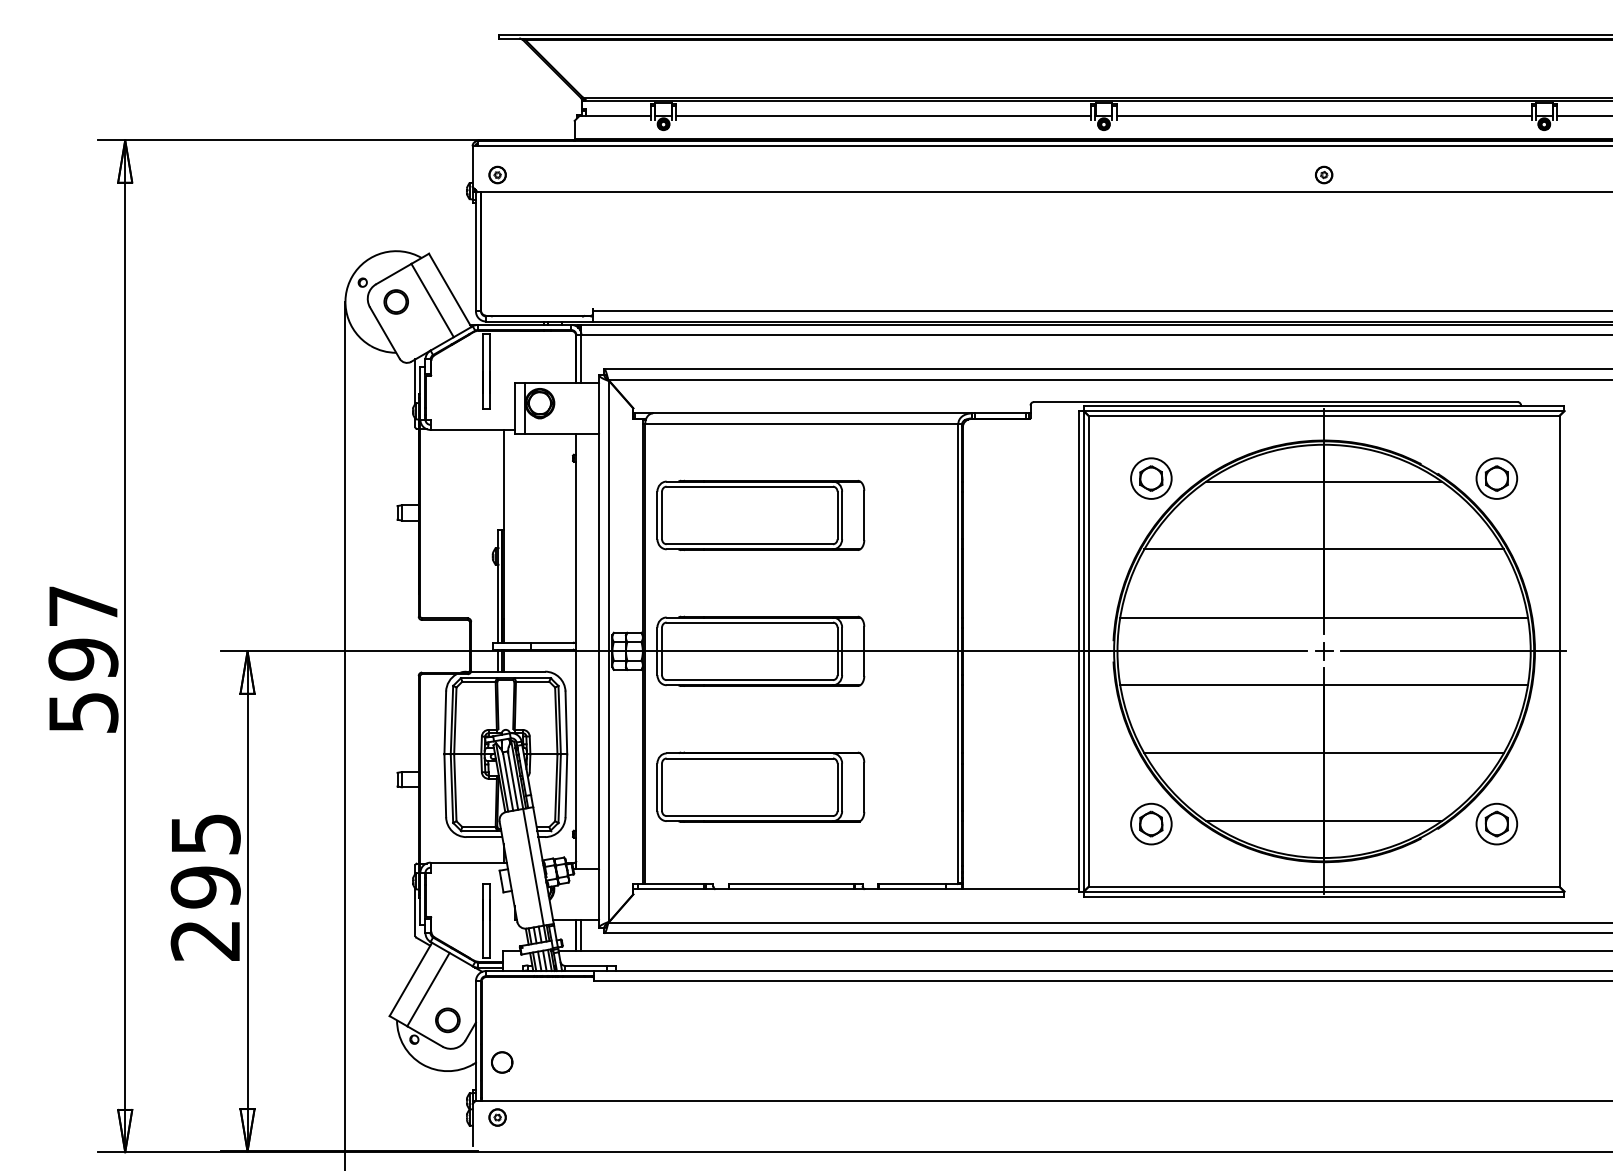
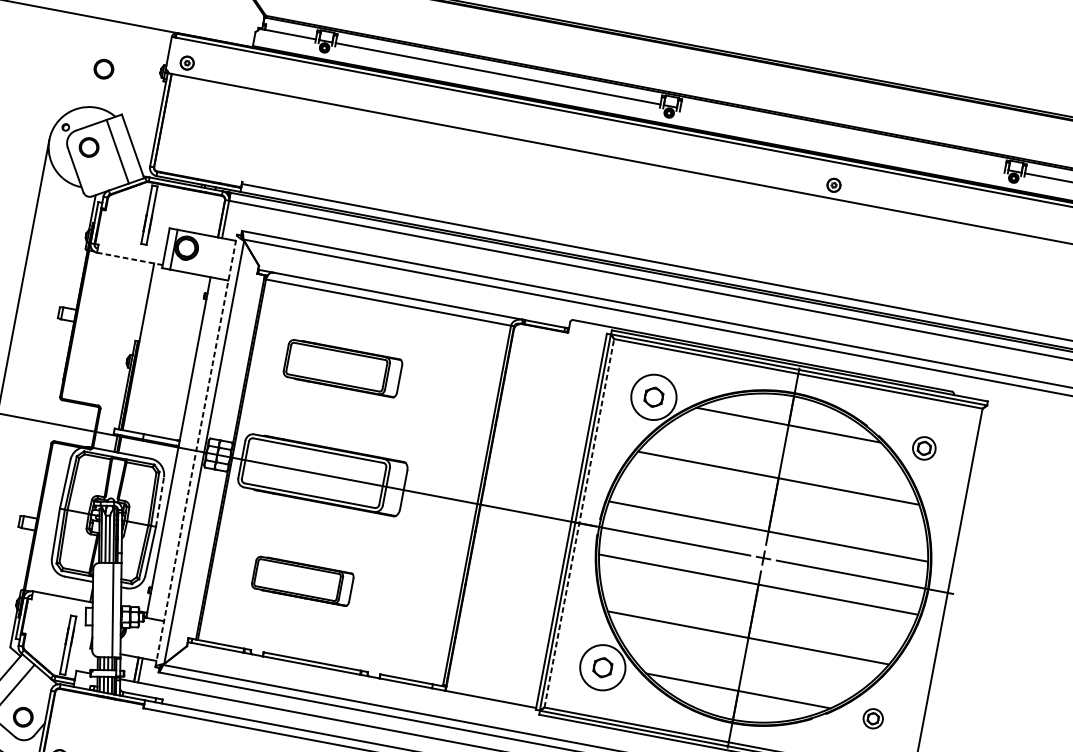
line: (1323, 115) -> (842, 138), removed
part: (395, 201) -> (103, 68), added
line: (472, 429) -> (129, 258), solid -> dashed
circle: (1151, 478) -> (654, 397), size x1.4
part: (1496, 478) -> (924, 448), size x0.7
part: (760, 514) -> (342, 367), size x0.7
line: (599, 650) -> (196, 450), solid -> dashed
line: (1088, 650) -> (579, 522), solid -> dashed
line: (566, 722) -> (160, 501), solid -> dashed
part: (760, 786) -> (302, 580), size x0.6
circle: (1151, 823) -> (603, 667), size x1.4
part: (1496, 823) -> (873, 718), size x0.6

